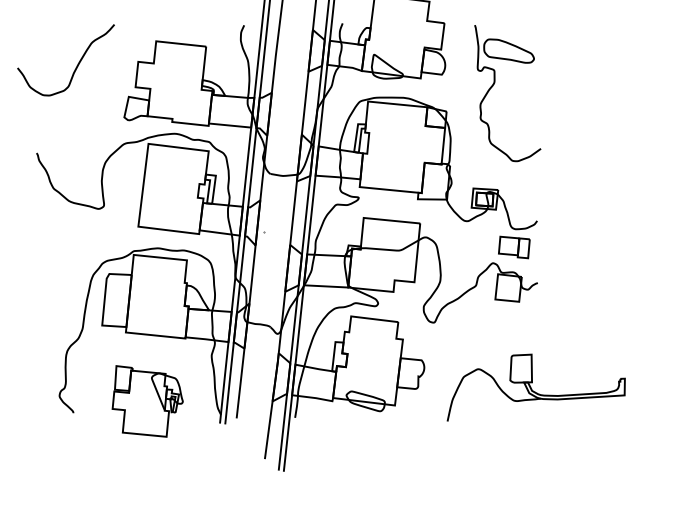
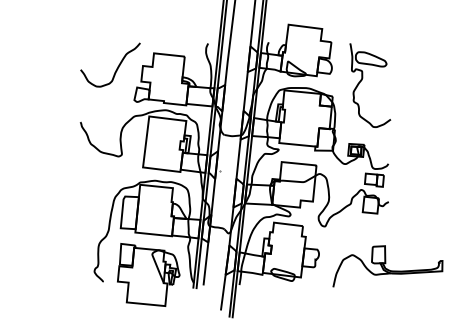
curve: (75, 65) -> (116, 68), moved
part: (147, 400) -> (148, 274), size x1.43

